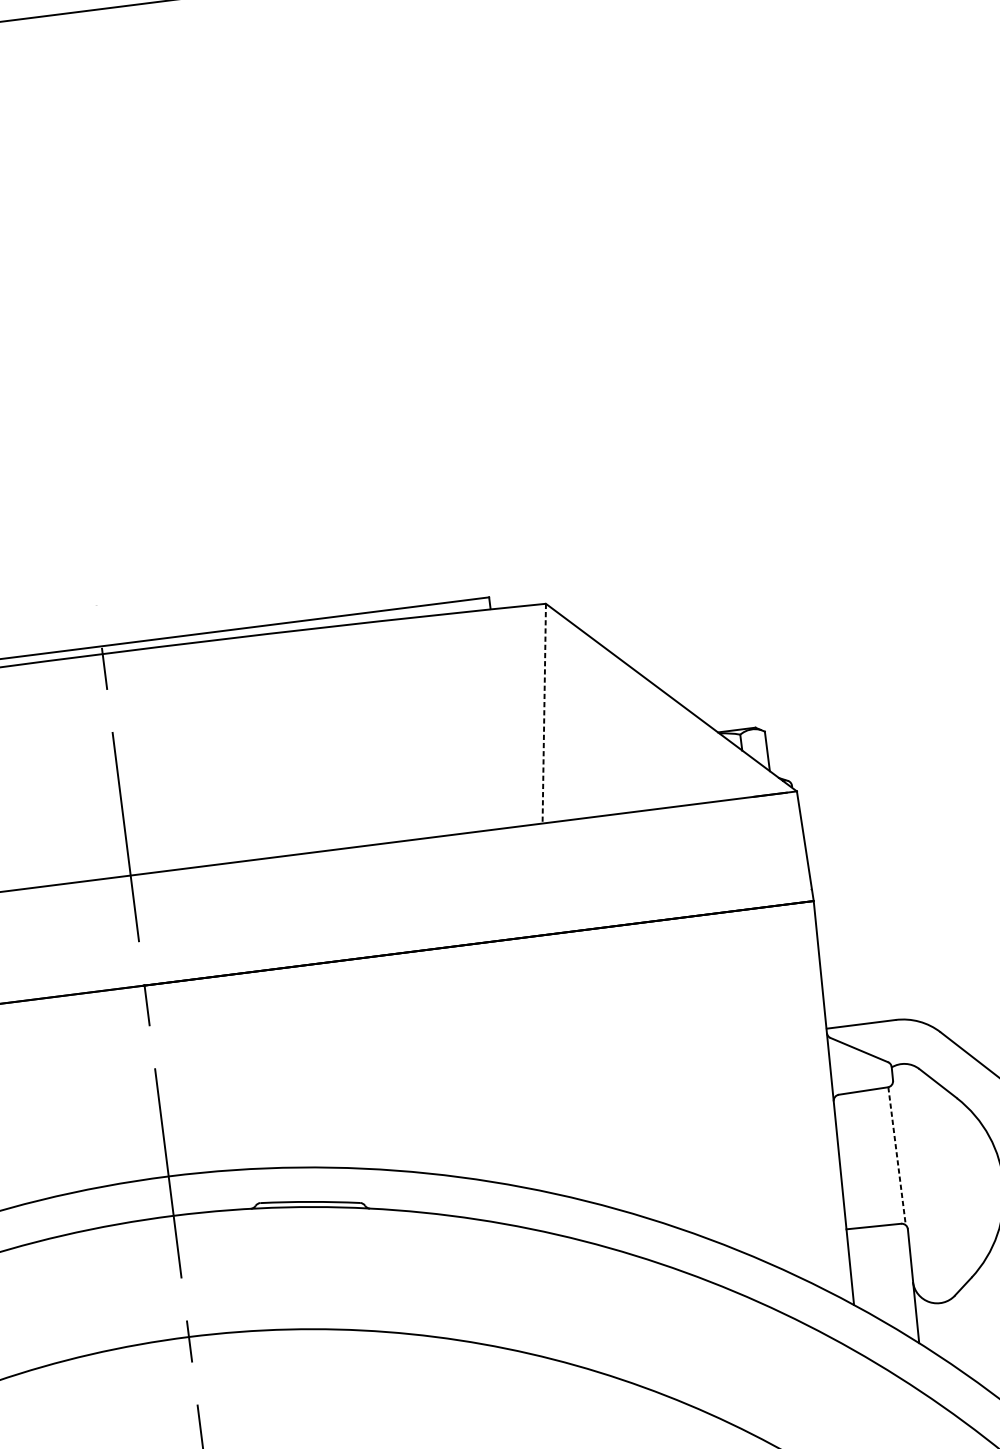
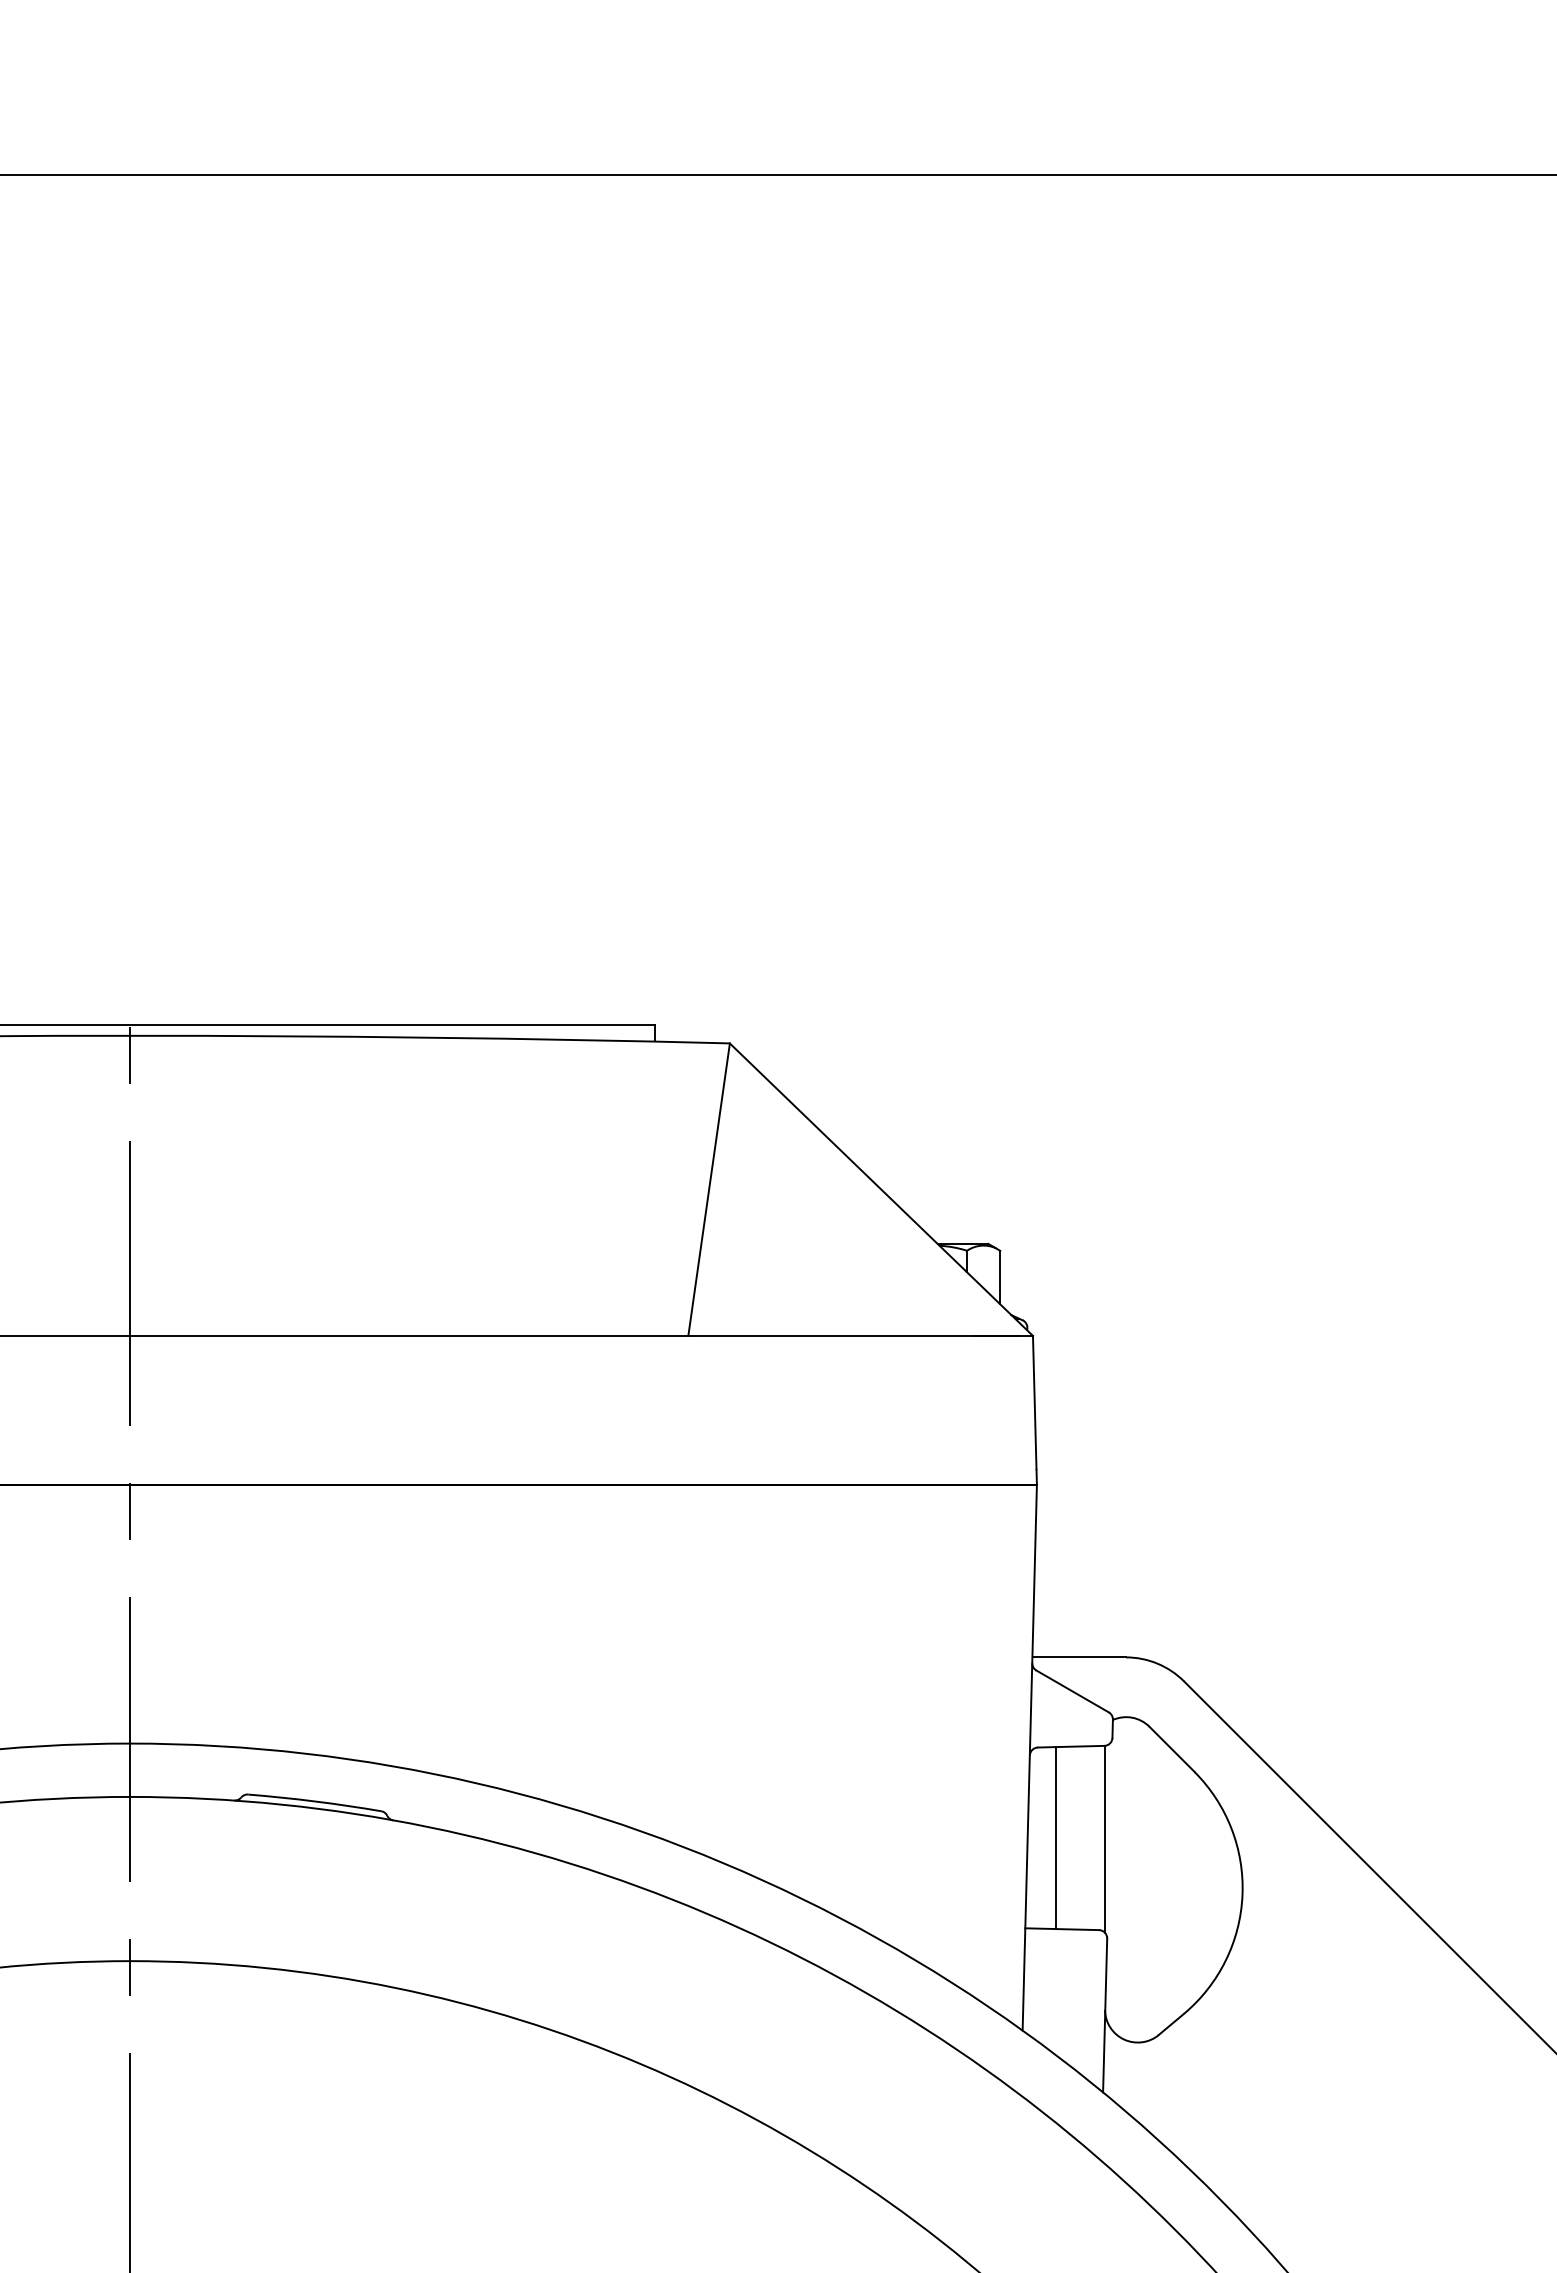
line: (544, 713) -> (709, 1189), dashed -> solid
line: (897, 1156) -> (1105, 1839), dashed -> solid
line: (860, 1159) -> (1055, 1837), added

